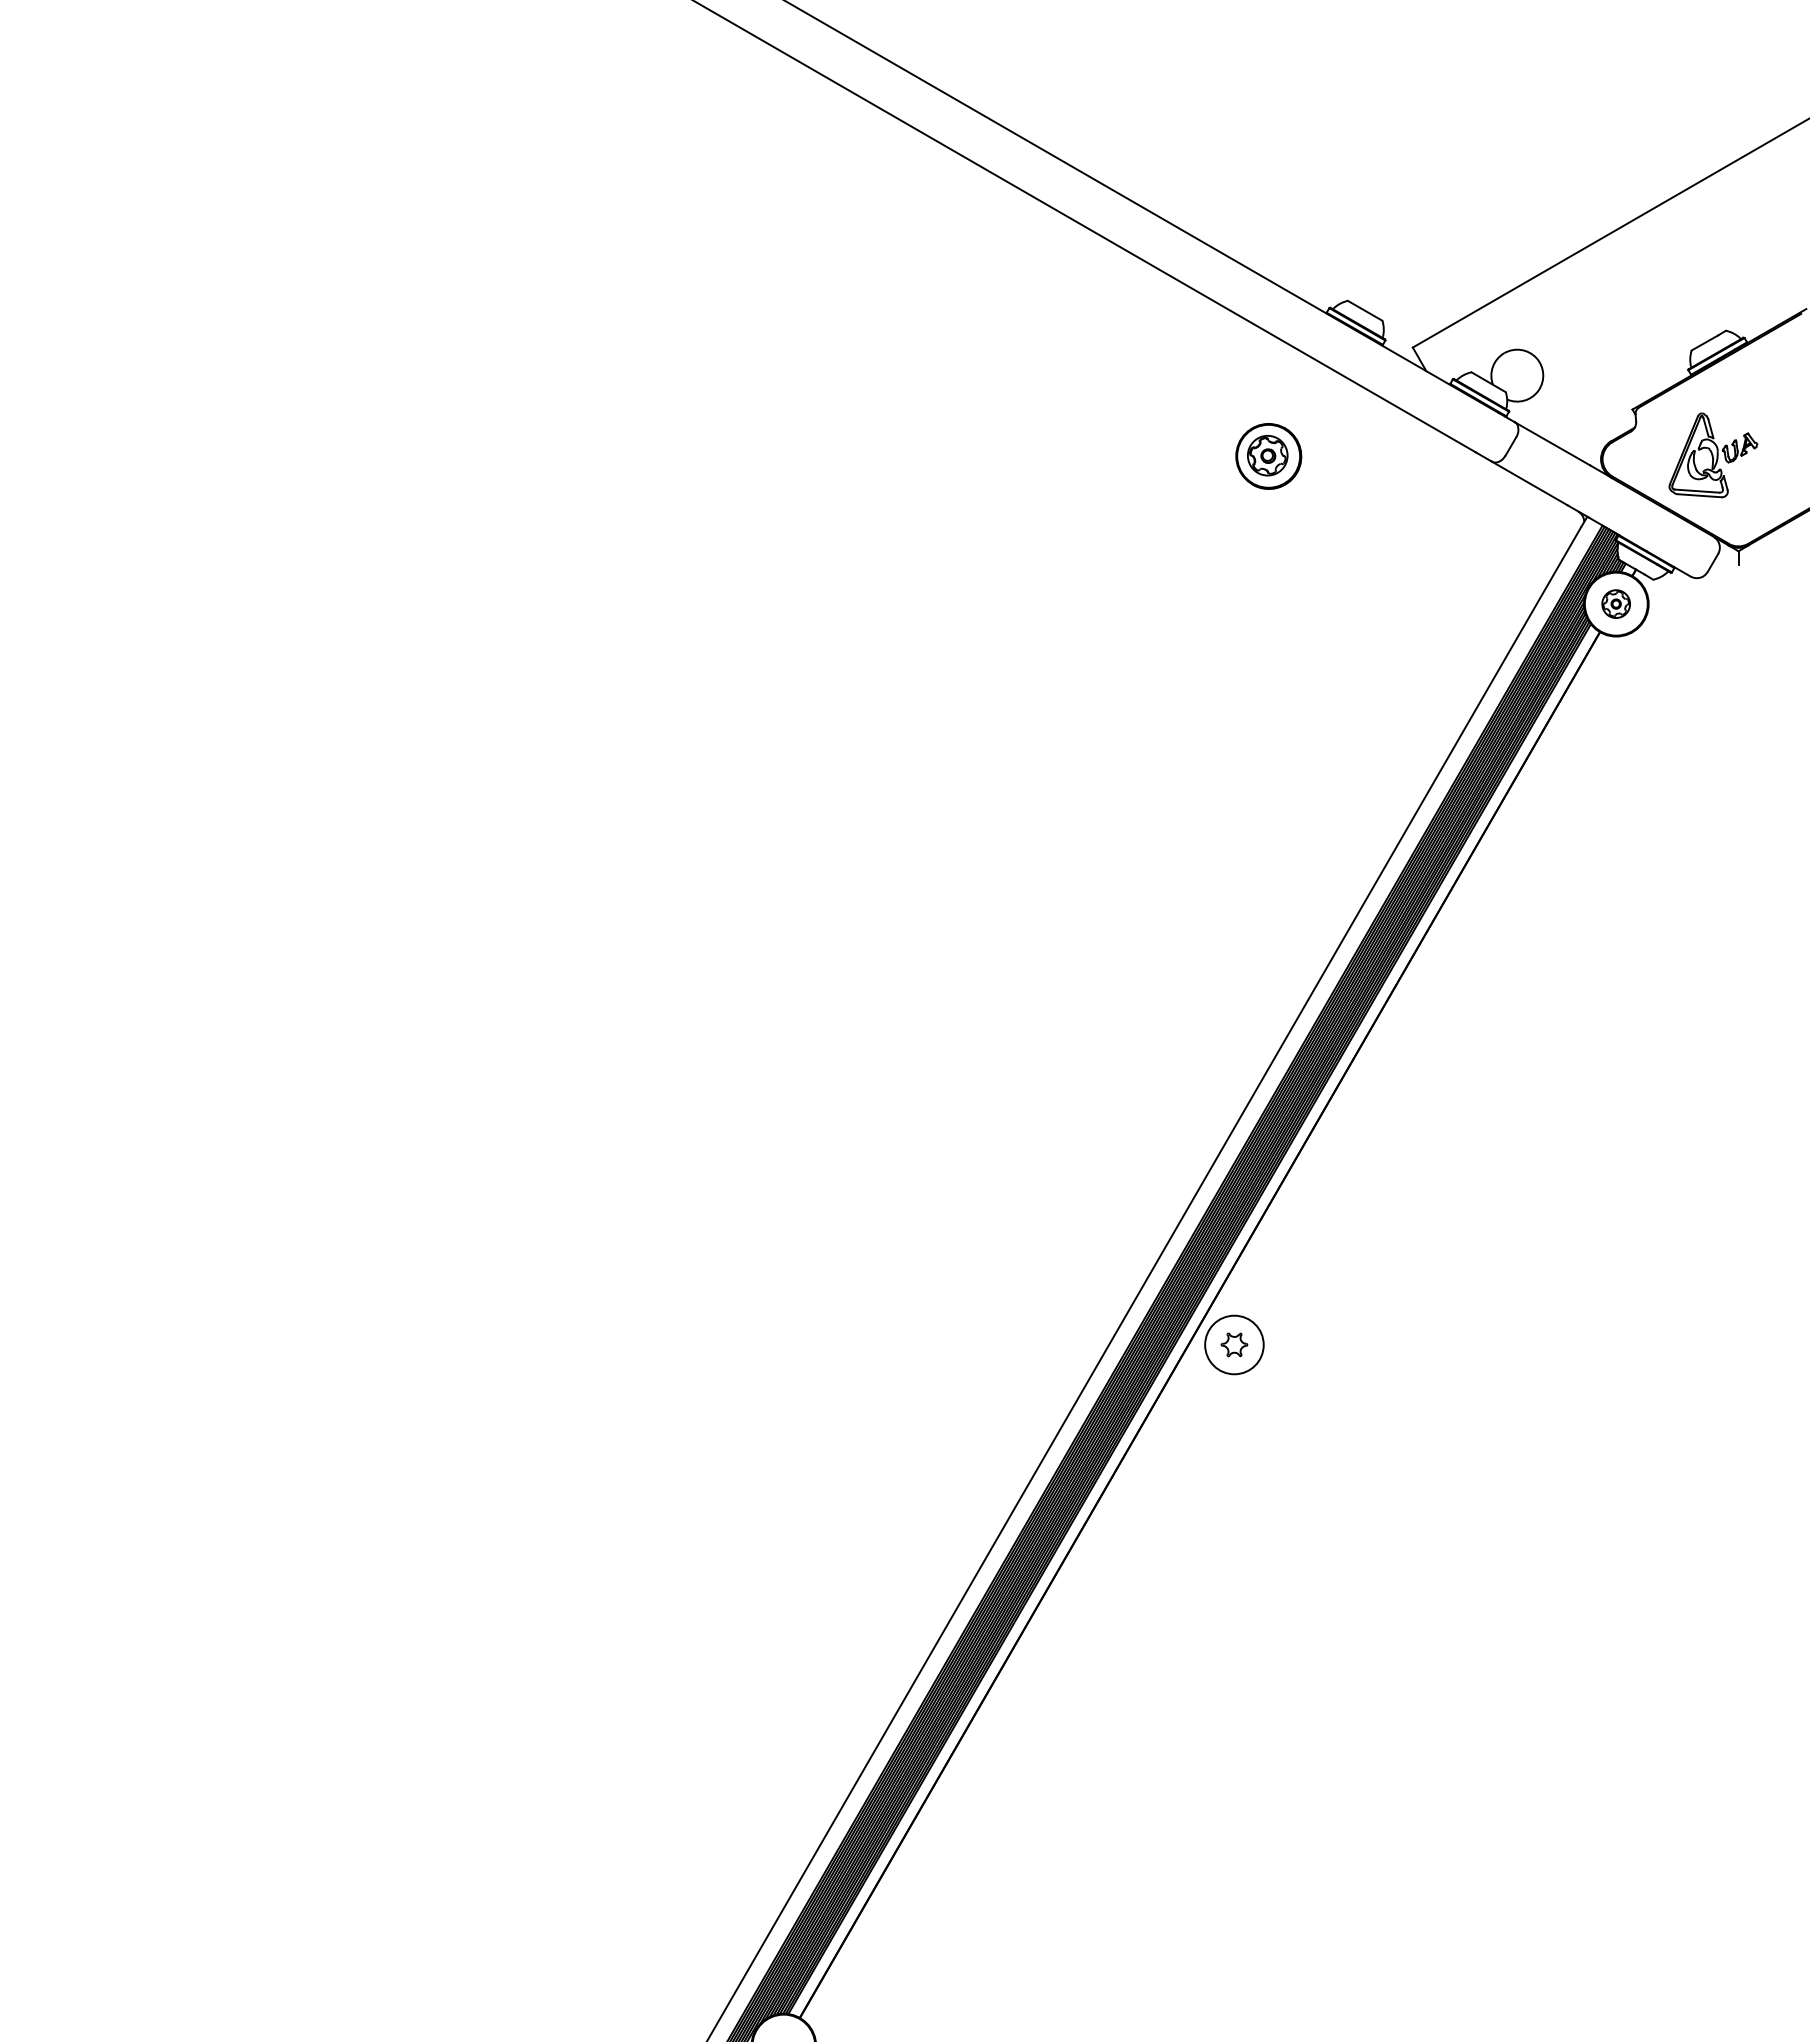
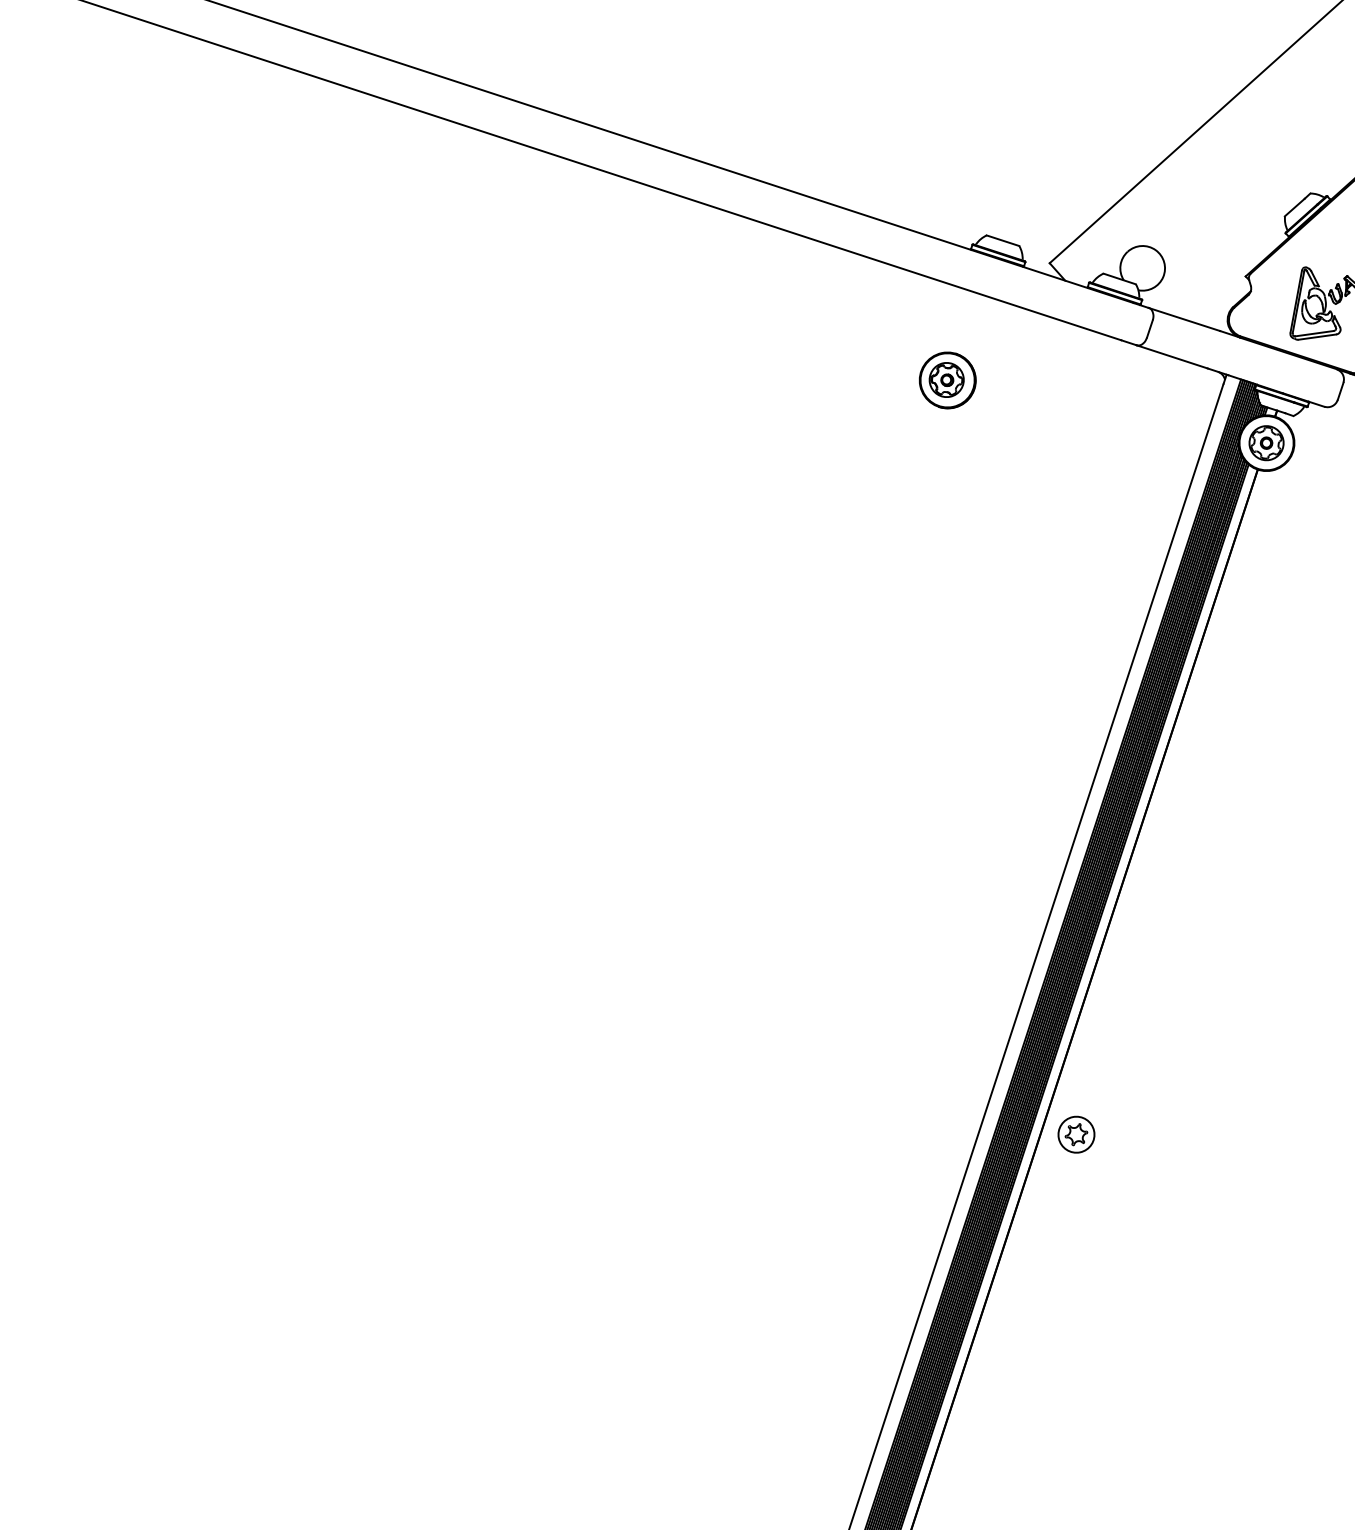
part: (1615, 603) -> (1265, 442), size x1.43
circle: (1234, 1344) -> (1076, 1134), size x0.71

